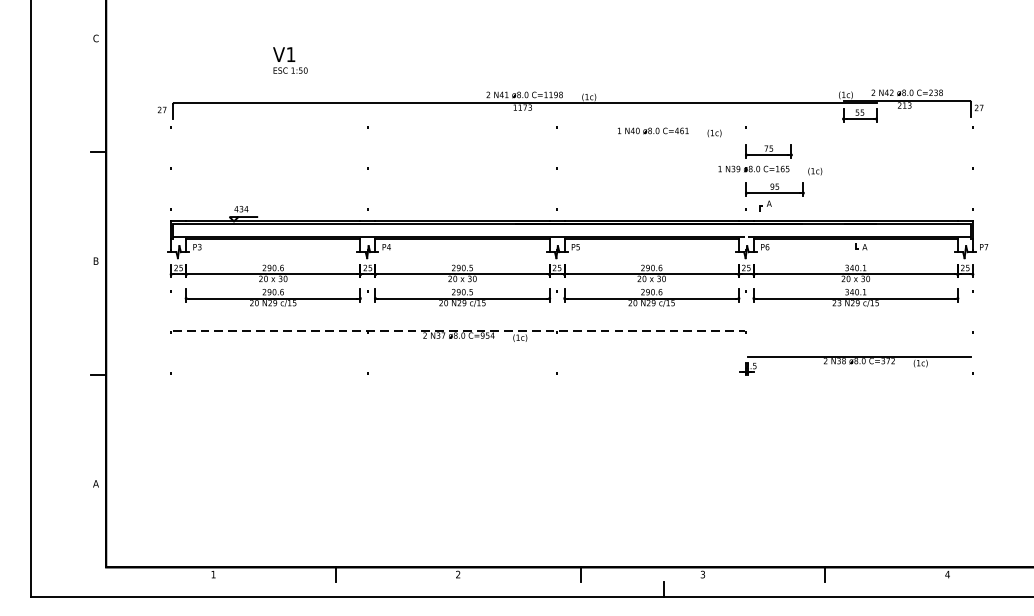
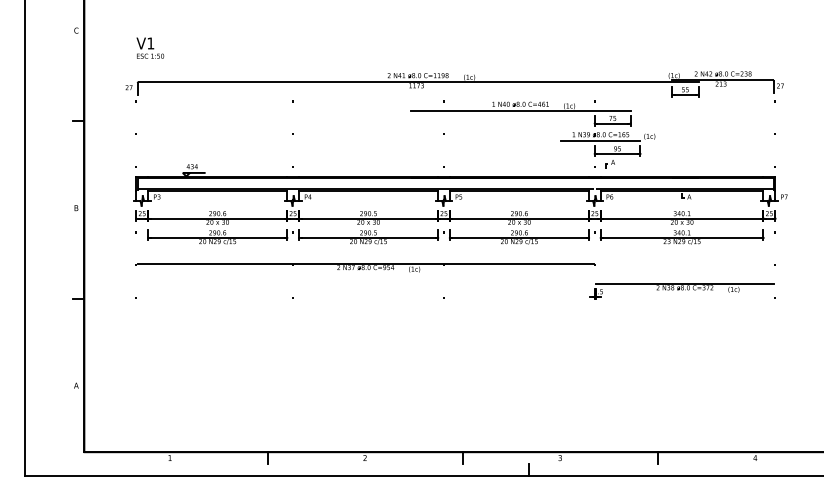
text: (290, 59) -> (150, 47), moved
line: (653, 138) -> (520, 110), added
line: (753, 177) -> (600, 141), added
line: (458, 330) -> (365, 263), dashed -> solid

